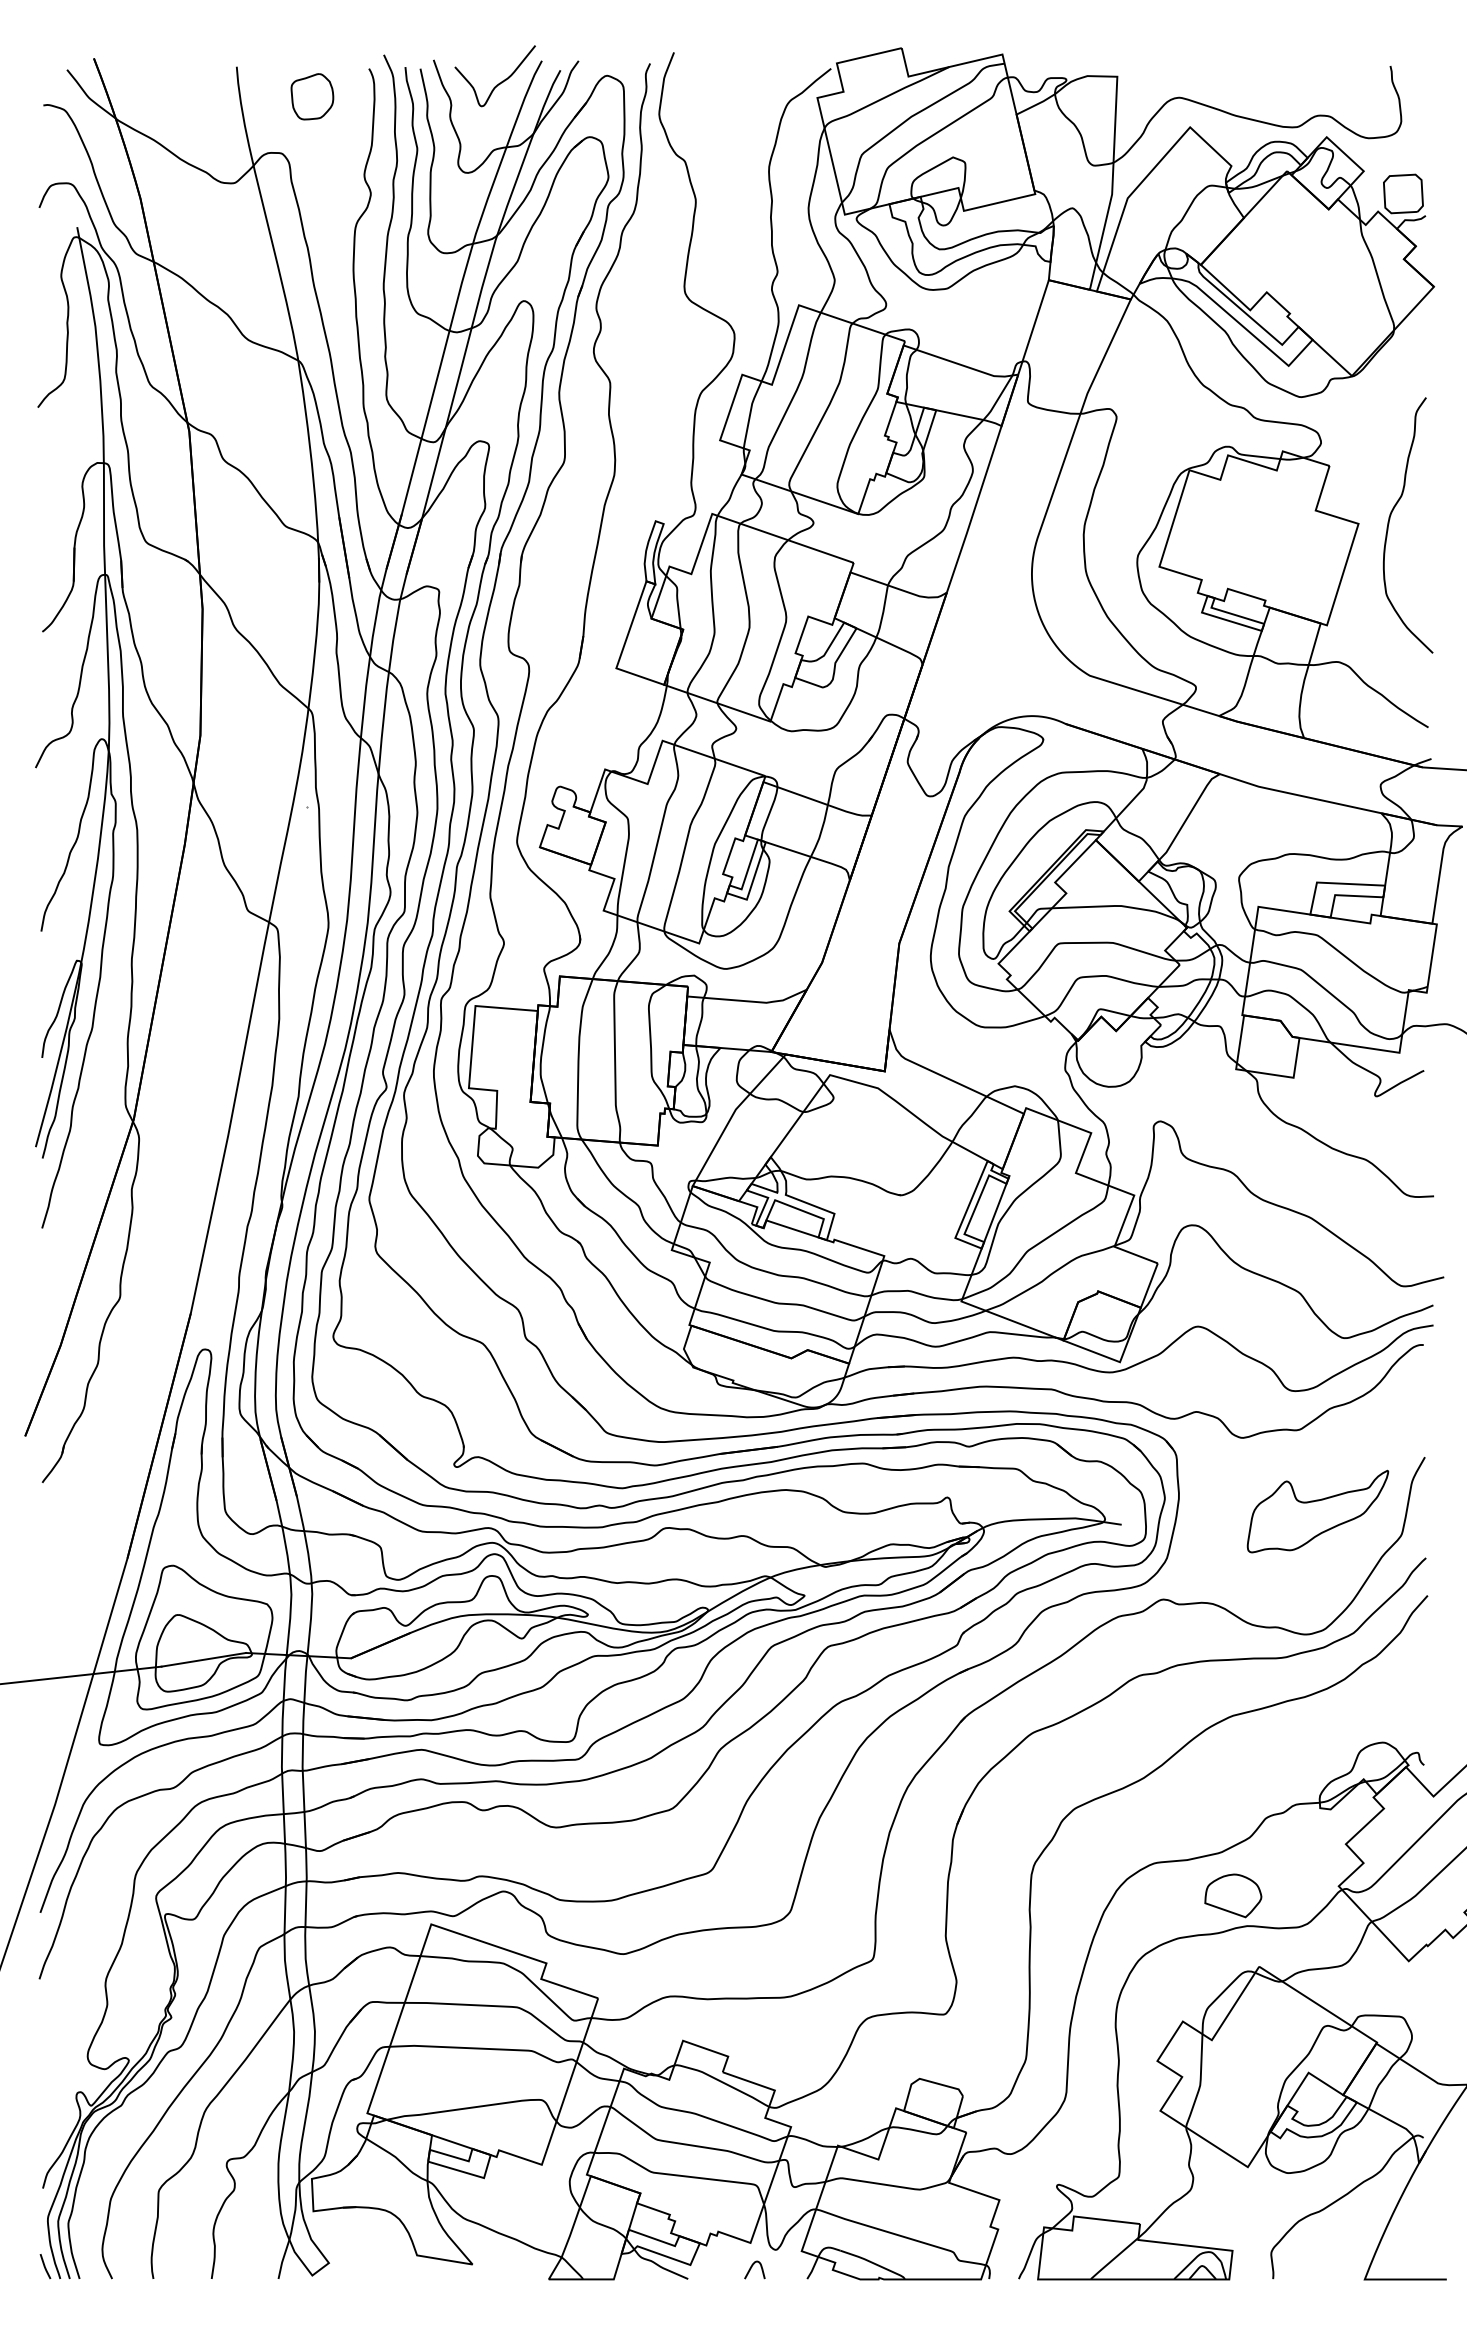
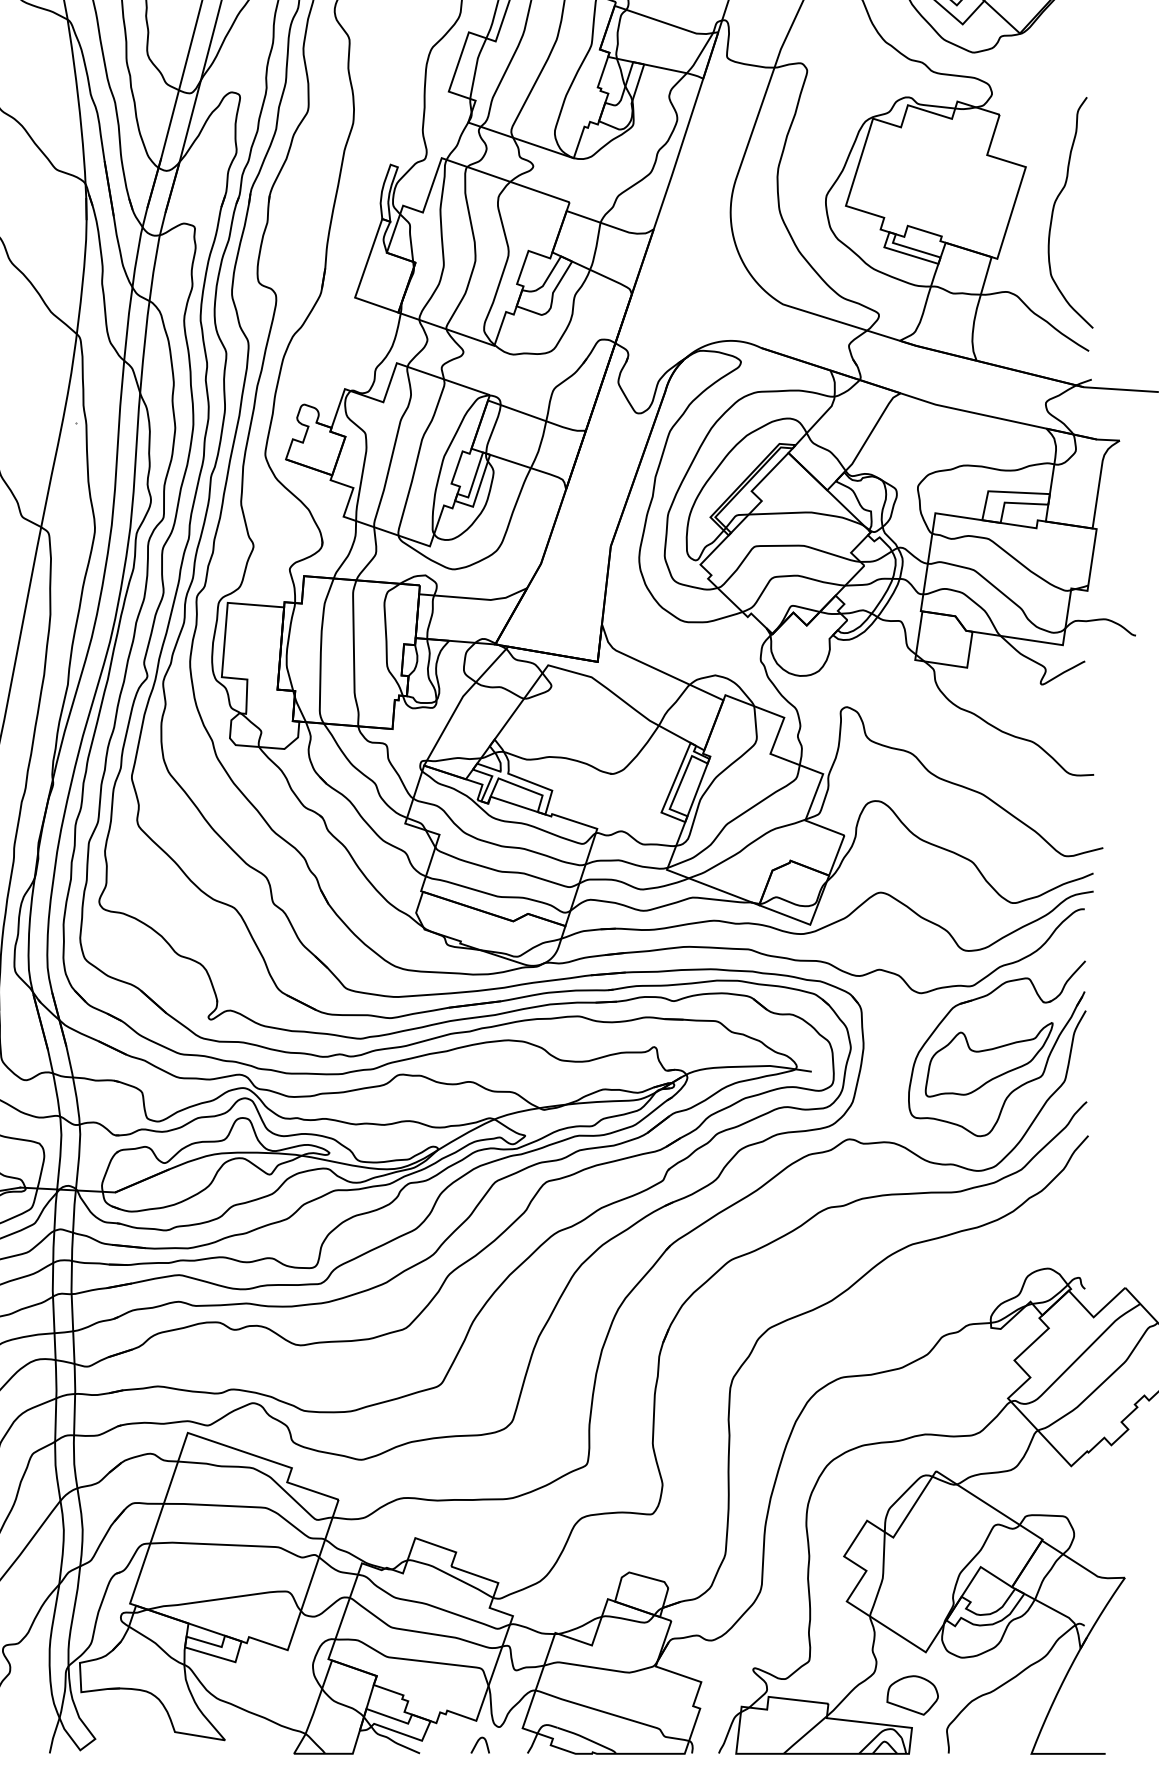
curve: (1390, 519) -> (1054, 207), moved
part: (1352, 1539) -> (1020, 1085), added
part: (1233, 1895) -> (912, 1695), moved

